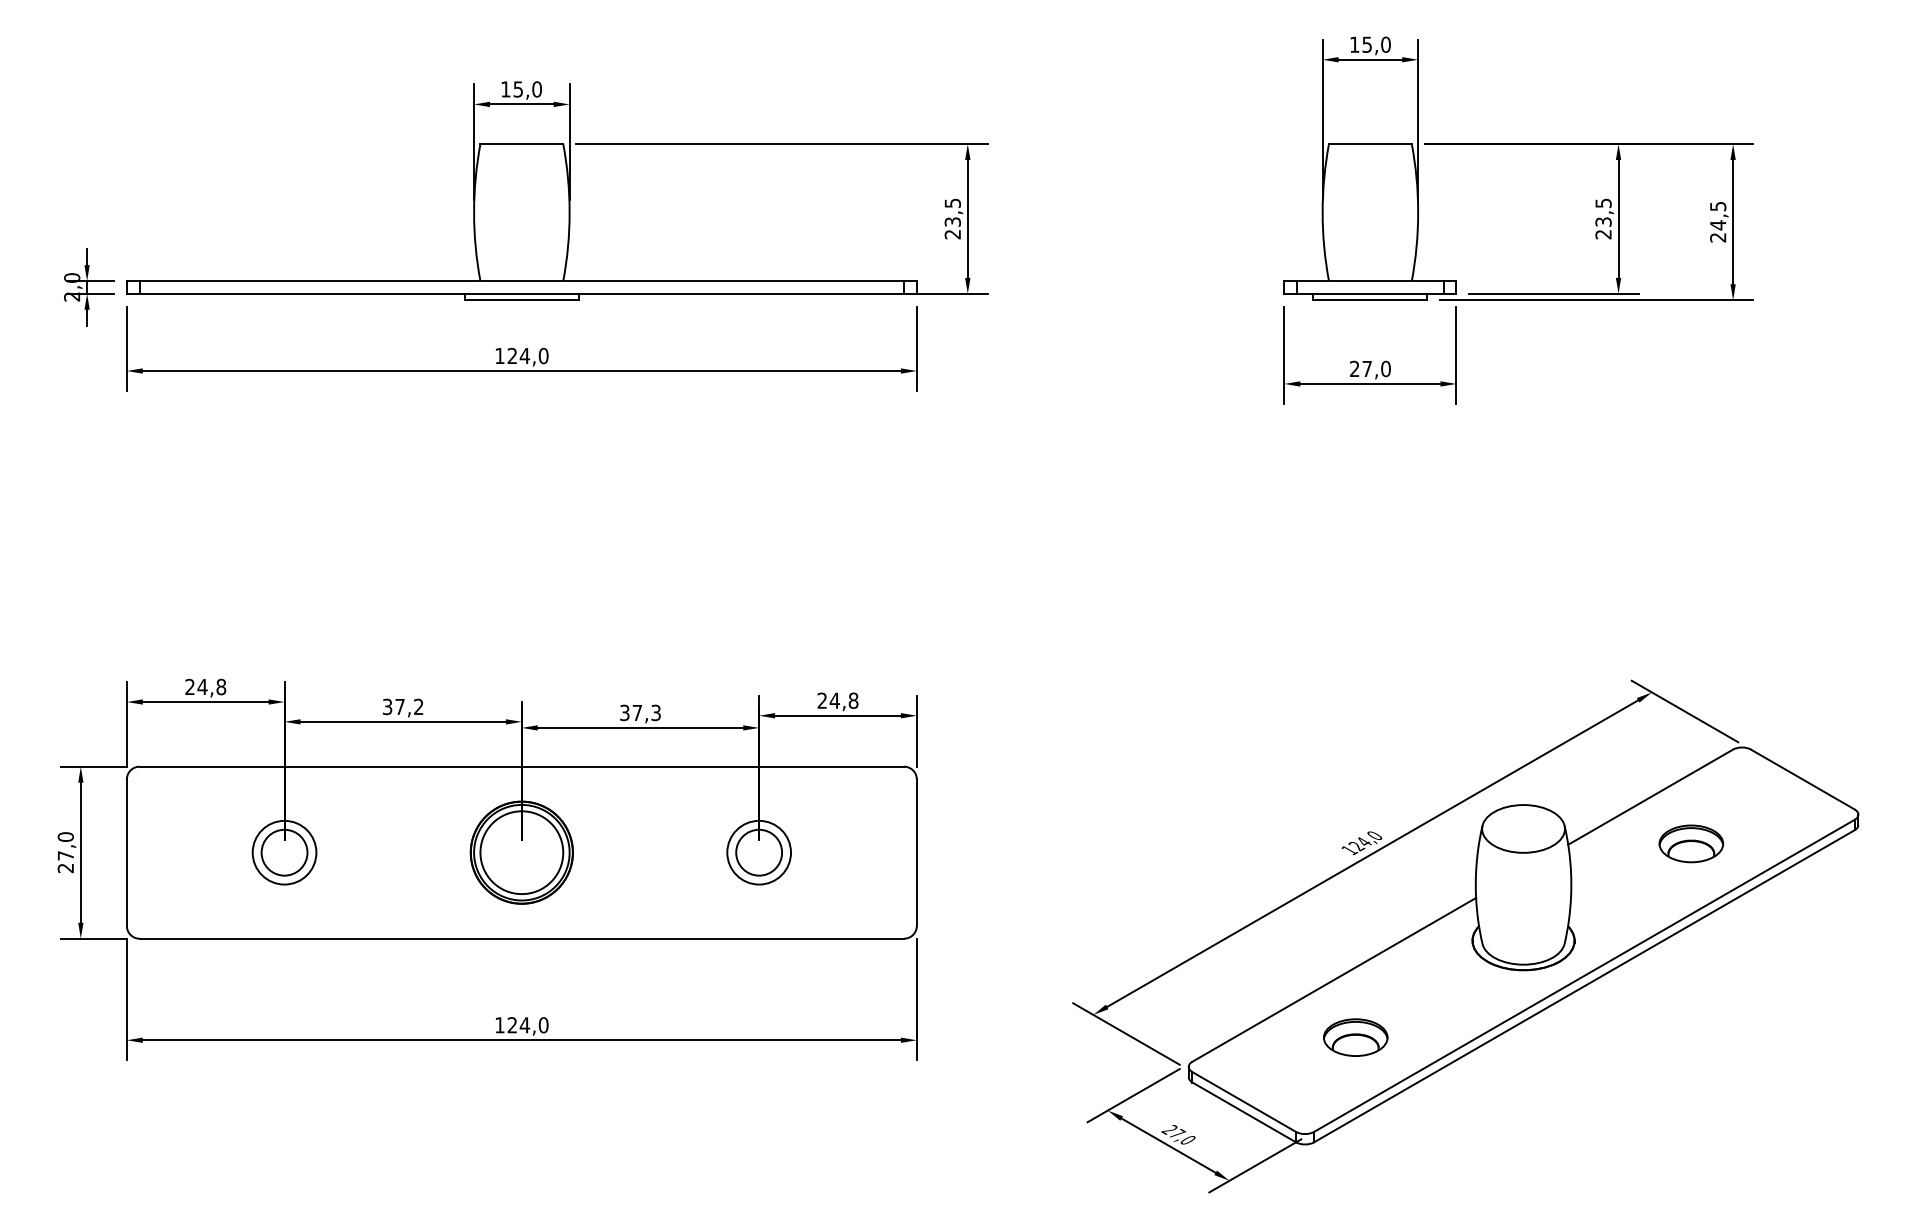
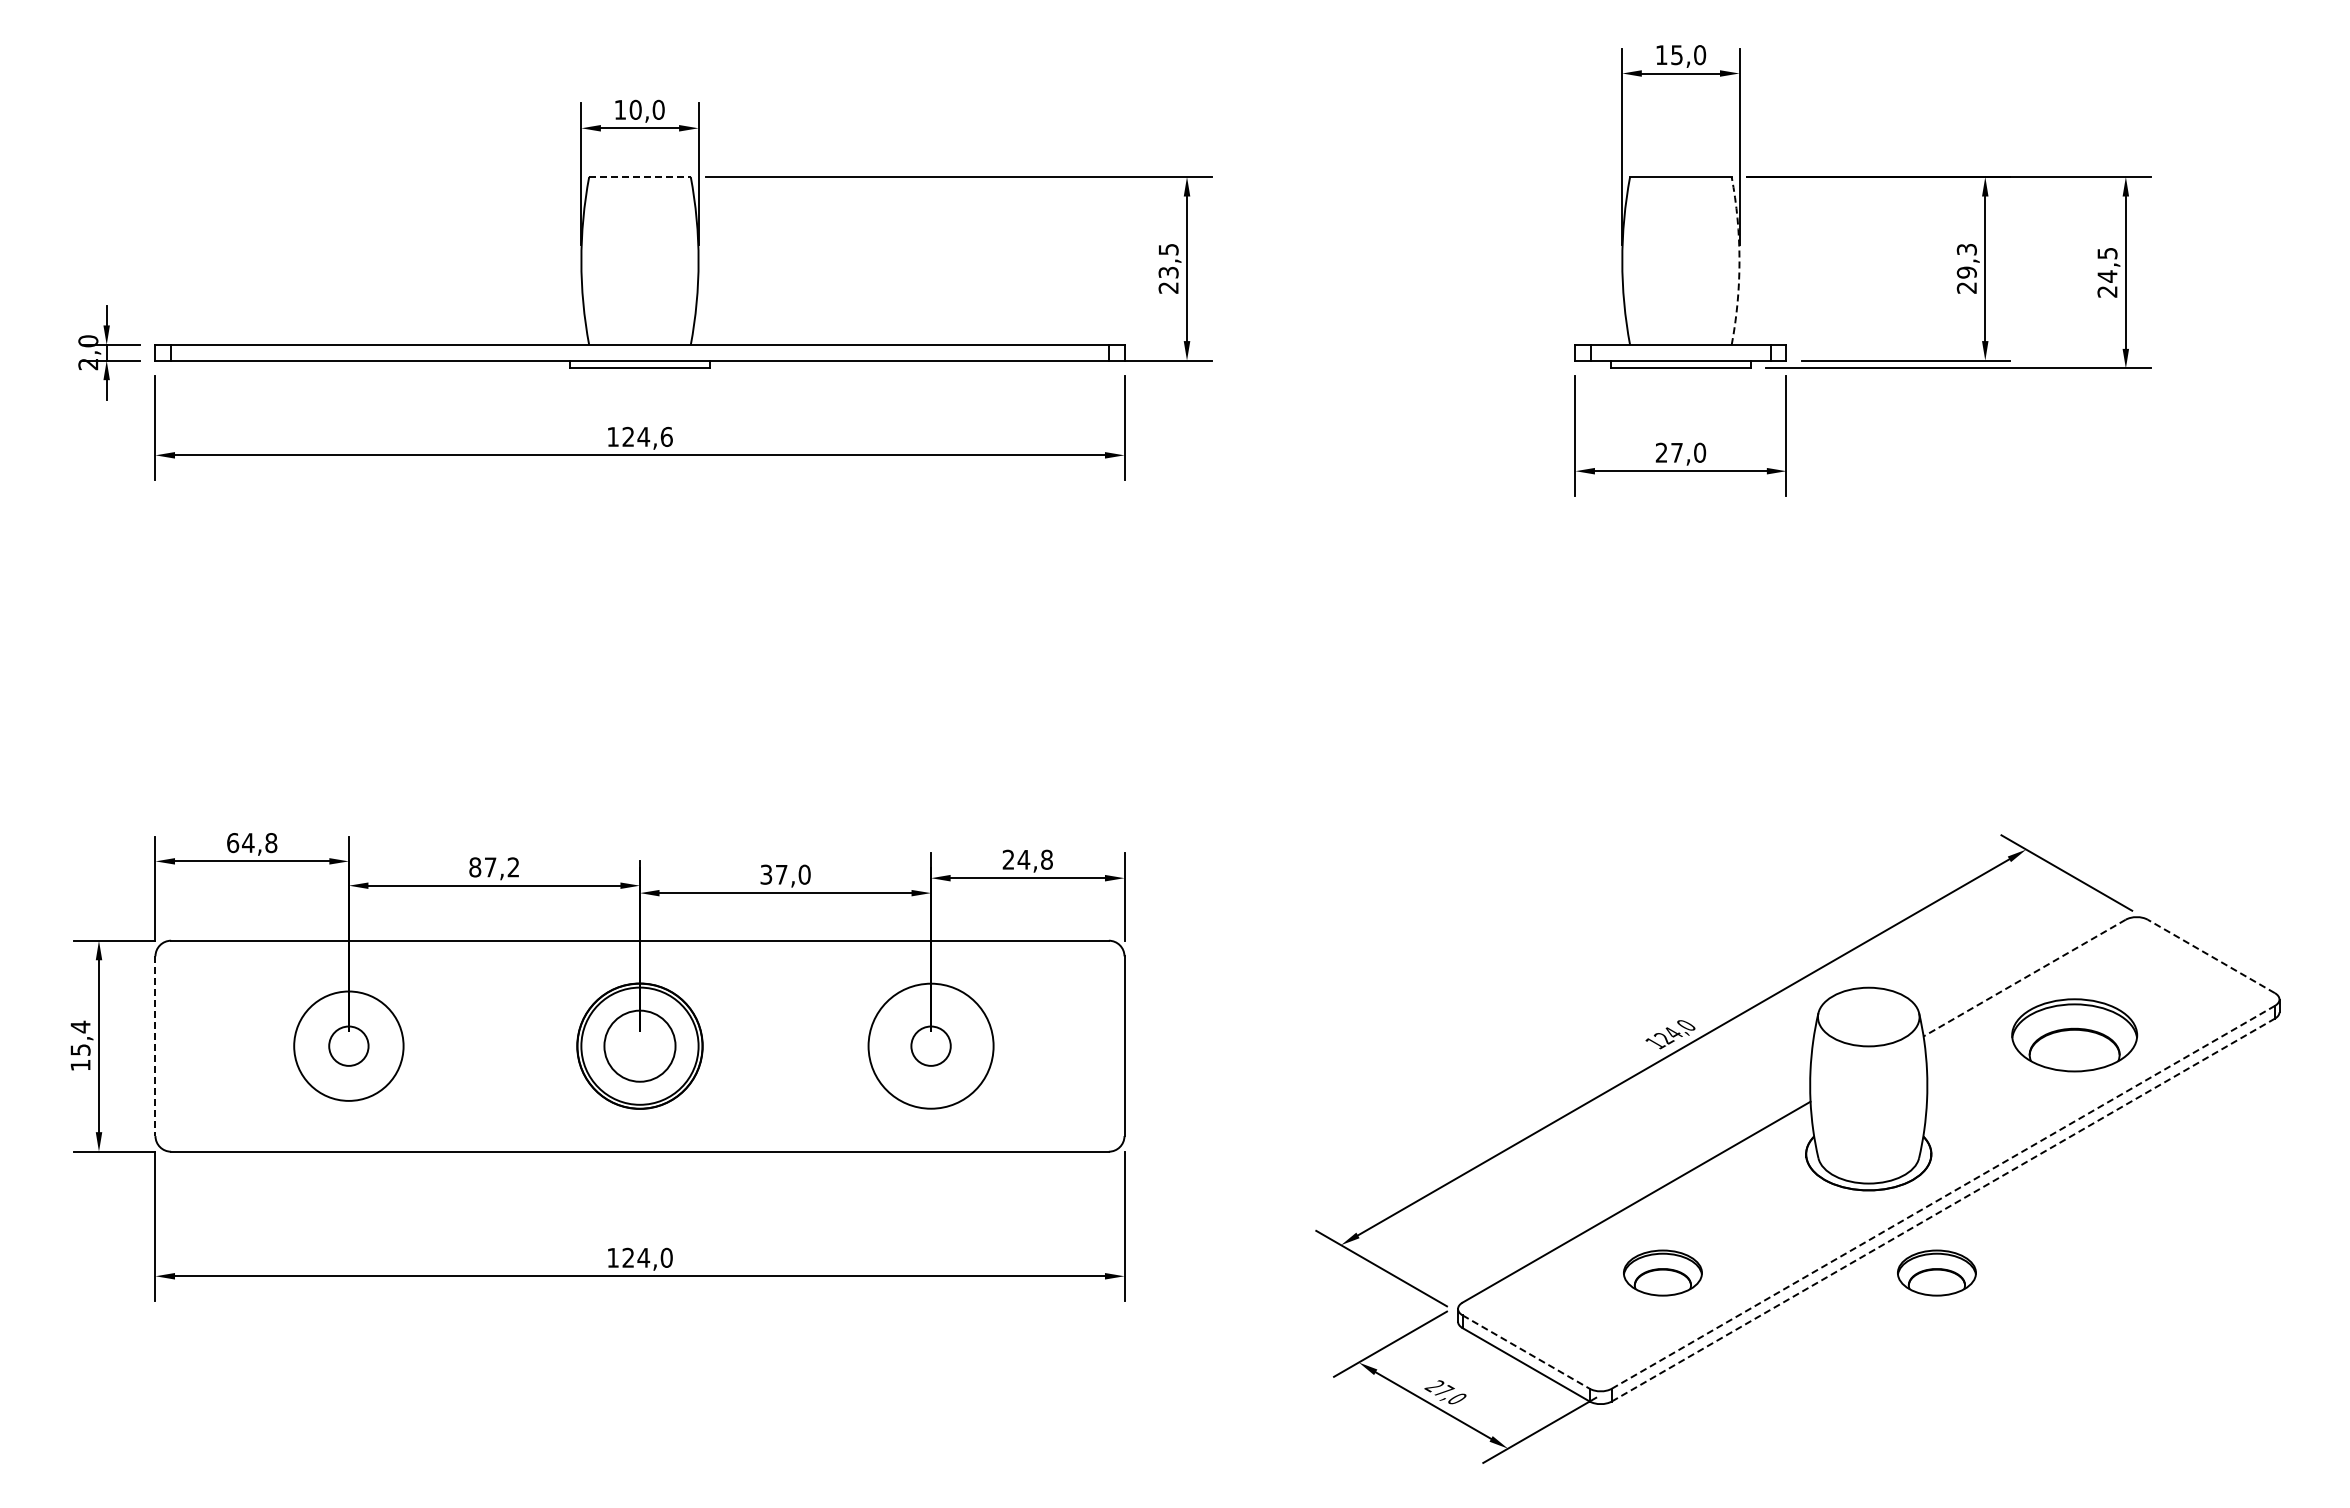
text: (518, 89) -> (635, 109), 15,0 -> 10,0
line: (521, 144) -> (639, 177), solid -> dashed
arc: (1418, 213) -> (1739, 261), solid -> dashed
text: (1603, 213) -> (1966, 261), 23,5 -> 29,3
text: (543, 355) -> (666, 436), 124,0 -> 124,6
text: (190, 687) -> (233, 843), 24,8 -> 64,8
text: (387, 707) -> (475, 867), 37,2 -> 87,2
text: (655, 712) -> (804, 874), 37,3 -> 37,0
line: (1802, 779) -> (2210, 956), solid -> dashed
line: (1650, 797) -> (2024, 978), solid -> dashed
part: (1691, 843) -> (2074, 1035), size x1.6
text: (65, 852) -> (80, 1045), 27,0 -> 15,4
line: (126, 852) -> (155, 1046), solid -> dashed
circle: (284, 852) -> (348, 1046), size x0.7
circle: (284, 852) -> (348, 1046), size x1.4
circle: (521, 852) -> (639, 1046), size x0.7
circle: (758, 852) -> (930, 1046), size x0.7
circle: (759, 852) -> (931, 1046), size x1.6
line: (1584, 976) -> (1943, 1197), solid -> dashed
line: (1584, 986) -> (1943, 1210), solid -> dashed
part: (1578, 1037) -> (1936, 1272), added
line: (1244, 1102) -> (1526, 1352), solid -> dashed

